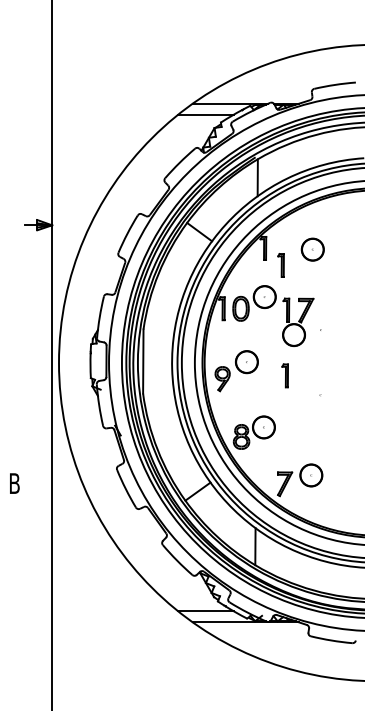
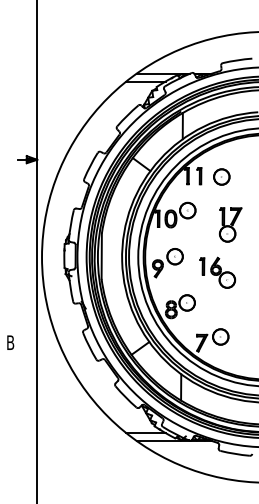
part: (280, 265) -> (198, 176), moved
part: (298, 321) -> (230, 224), moved
part: (314, 384) -> (223, 272), added

